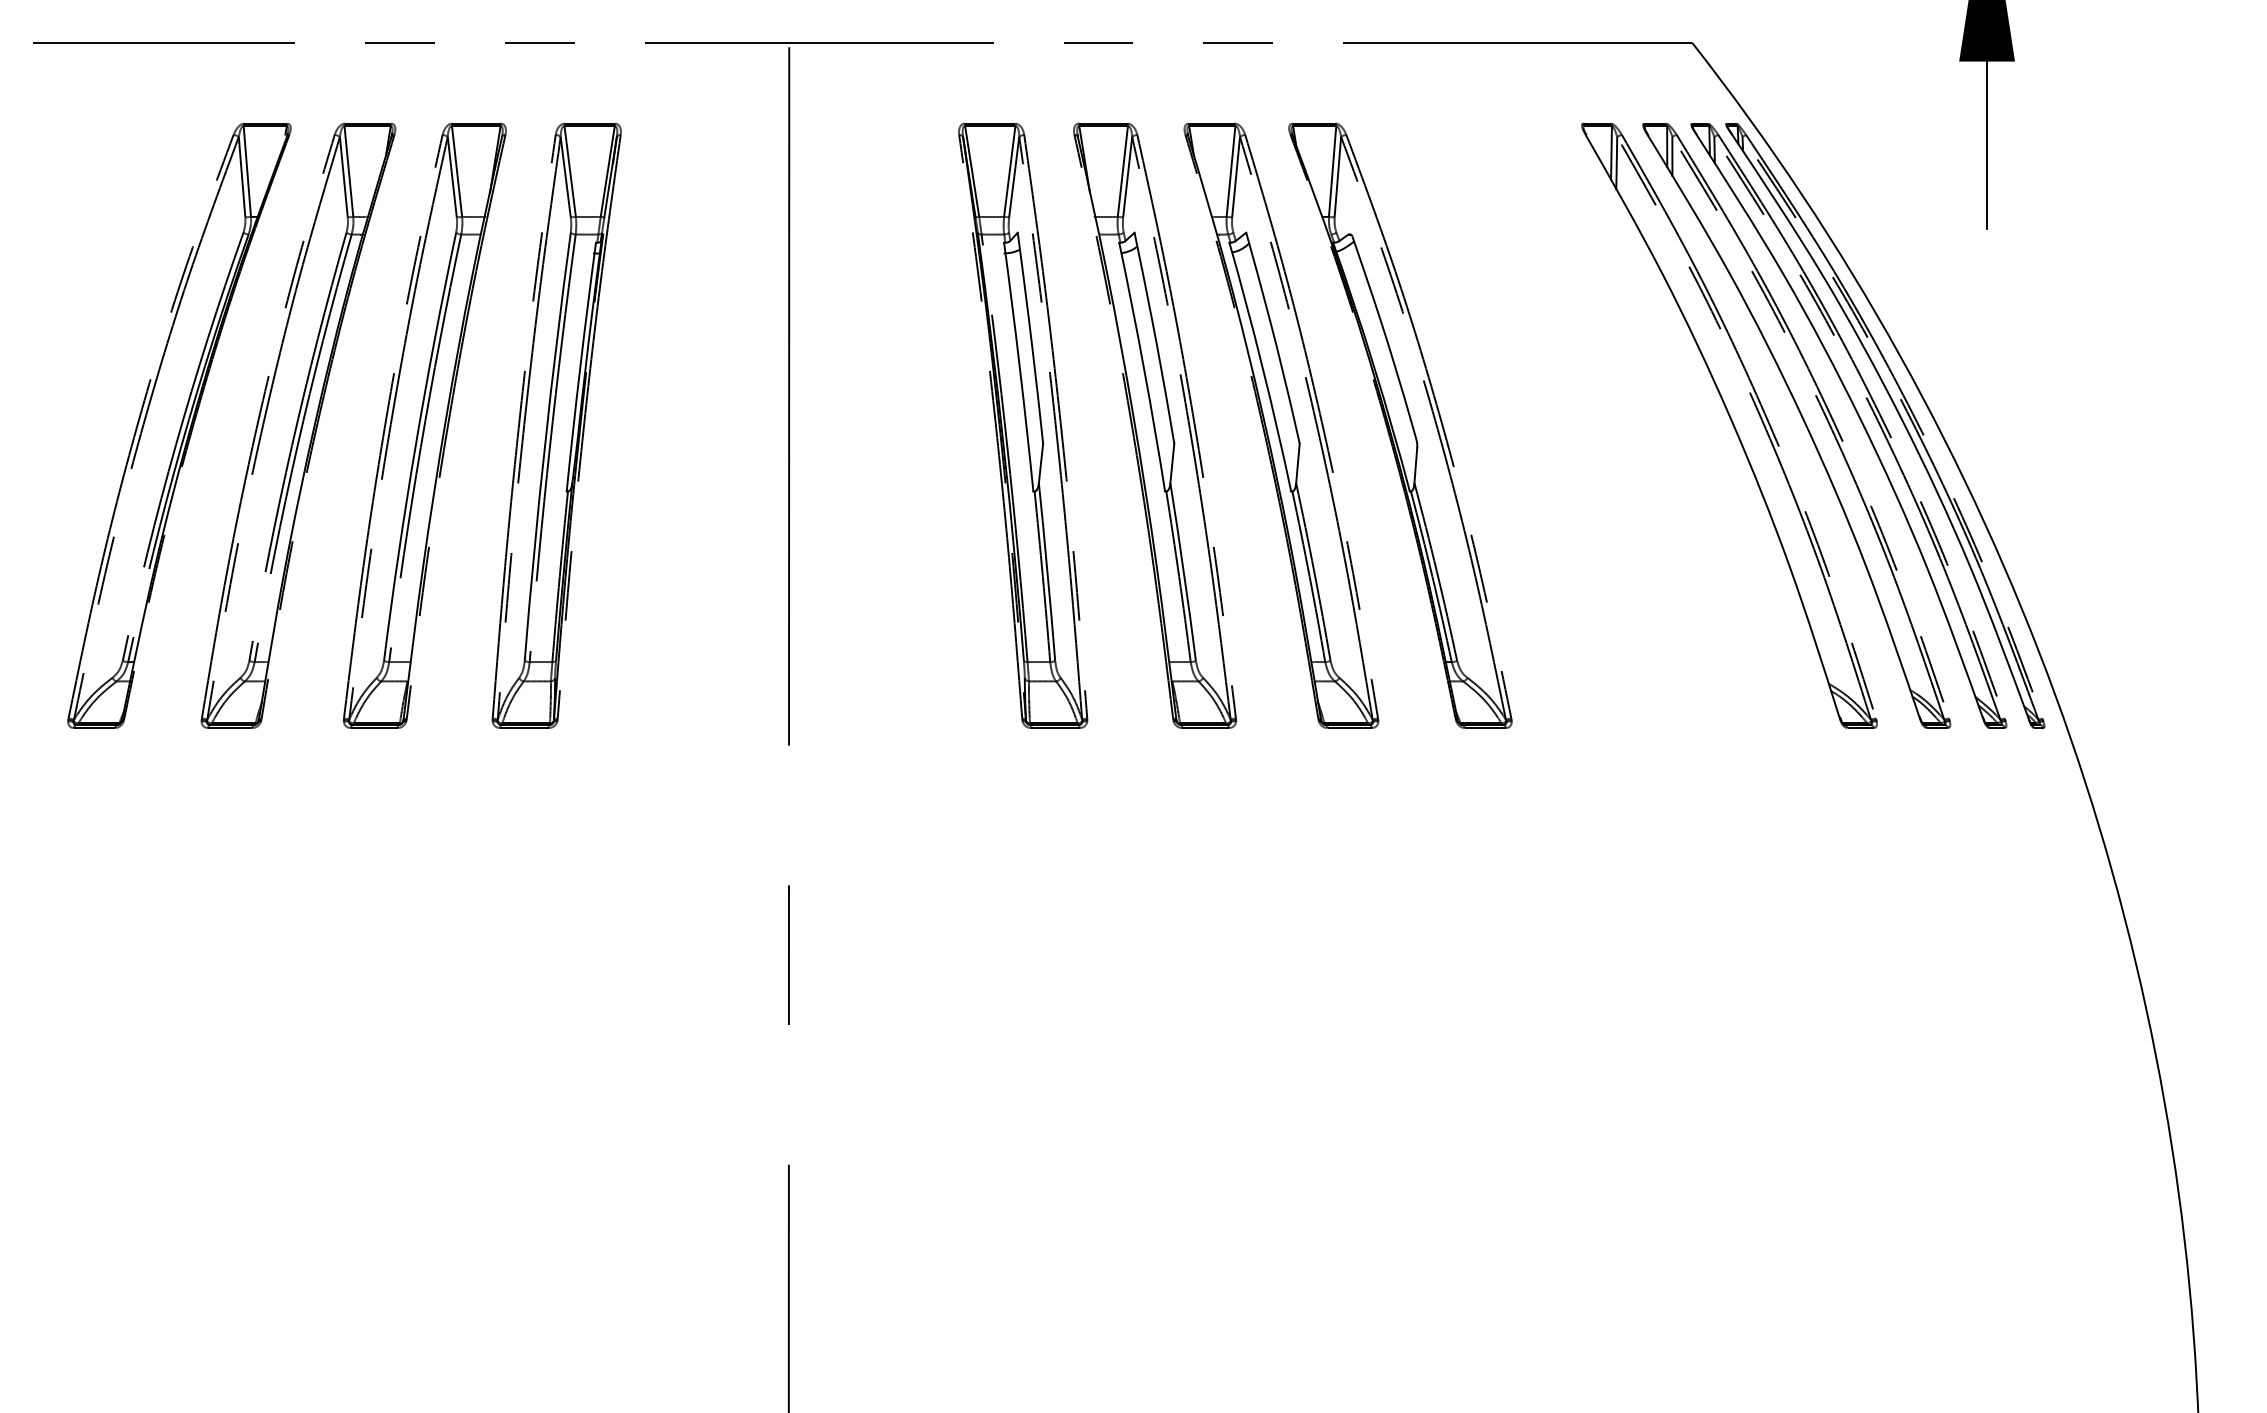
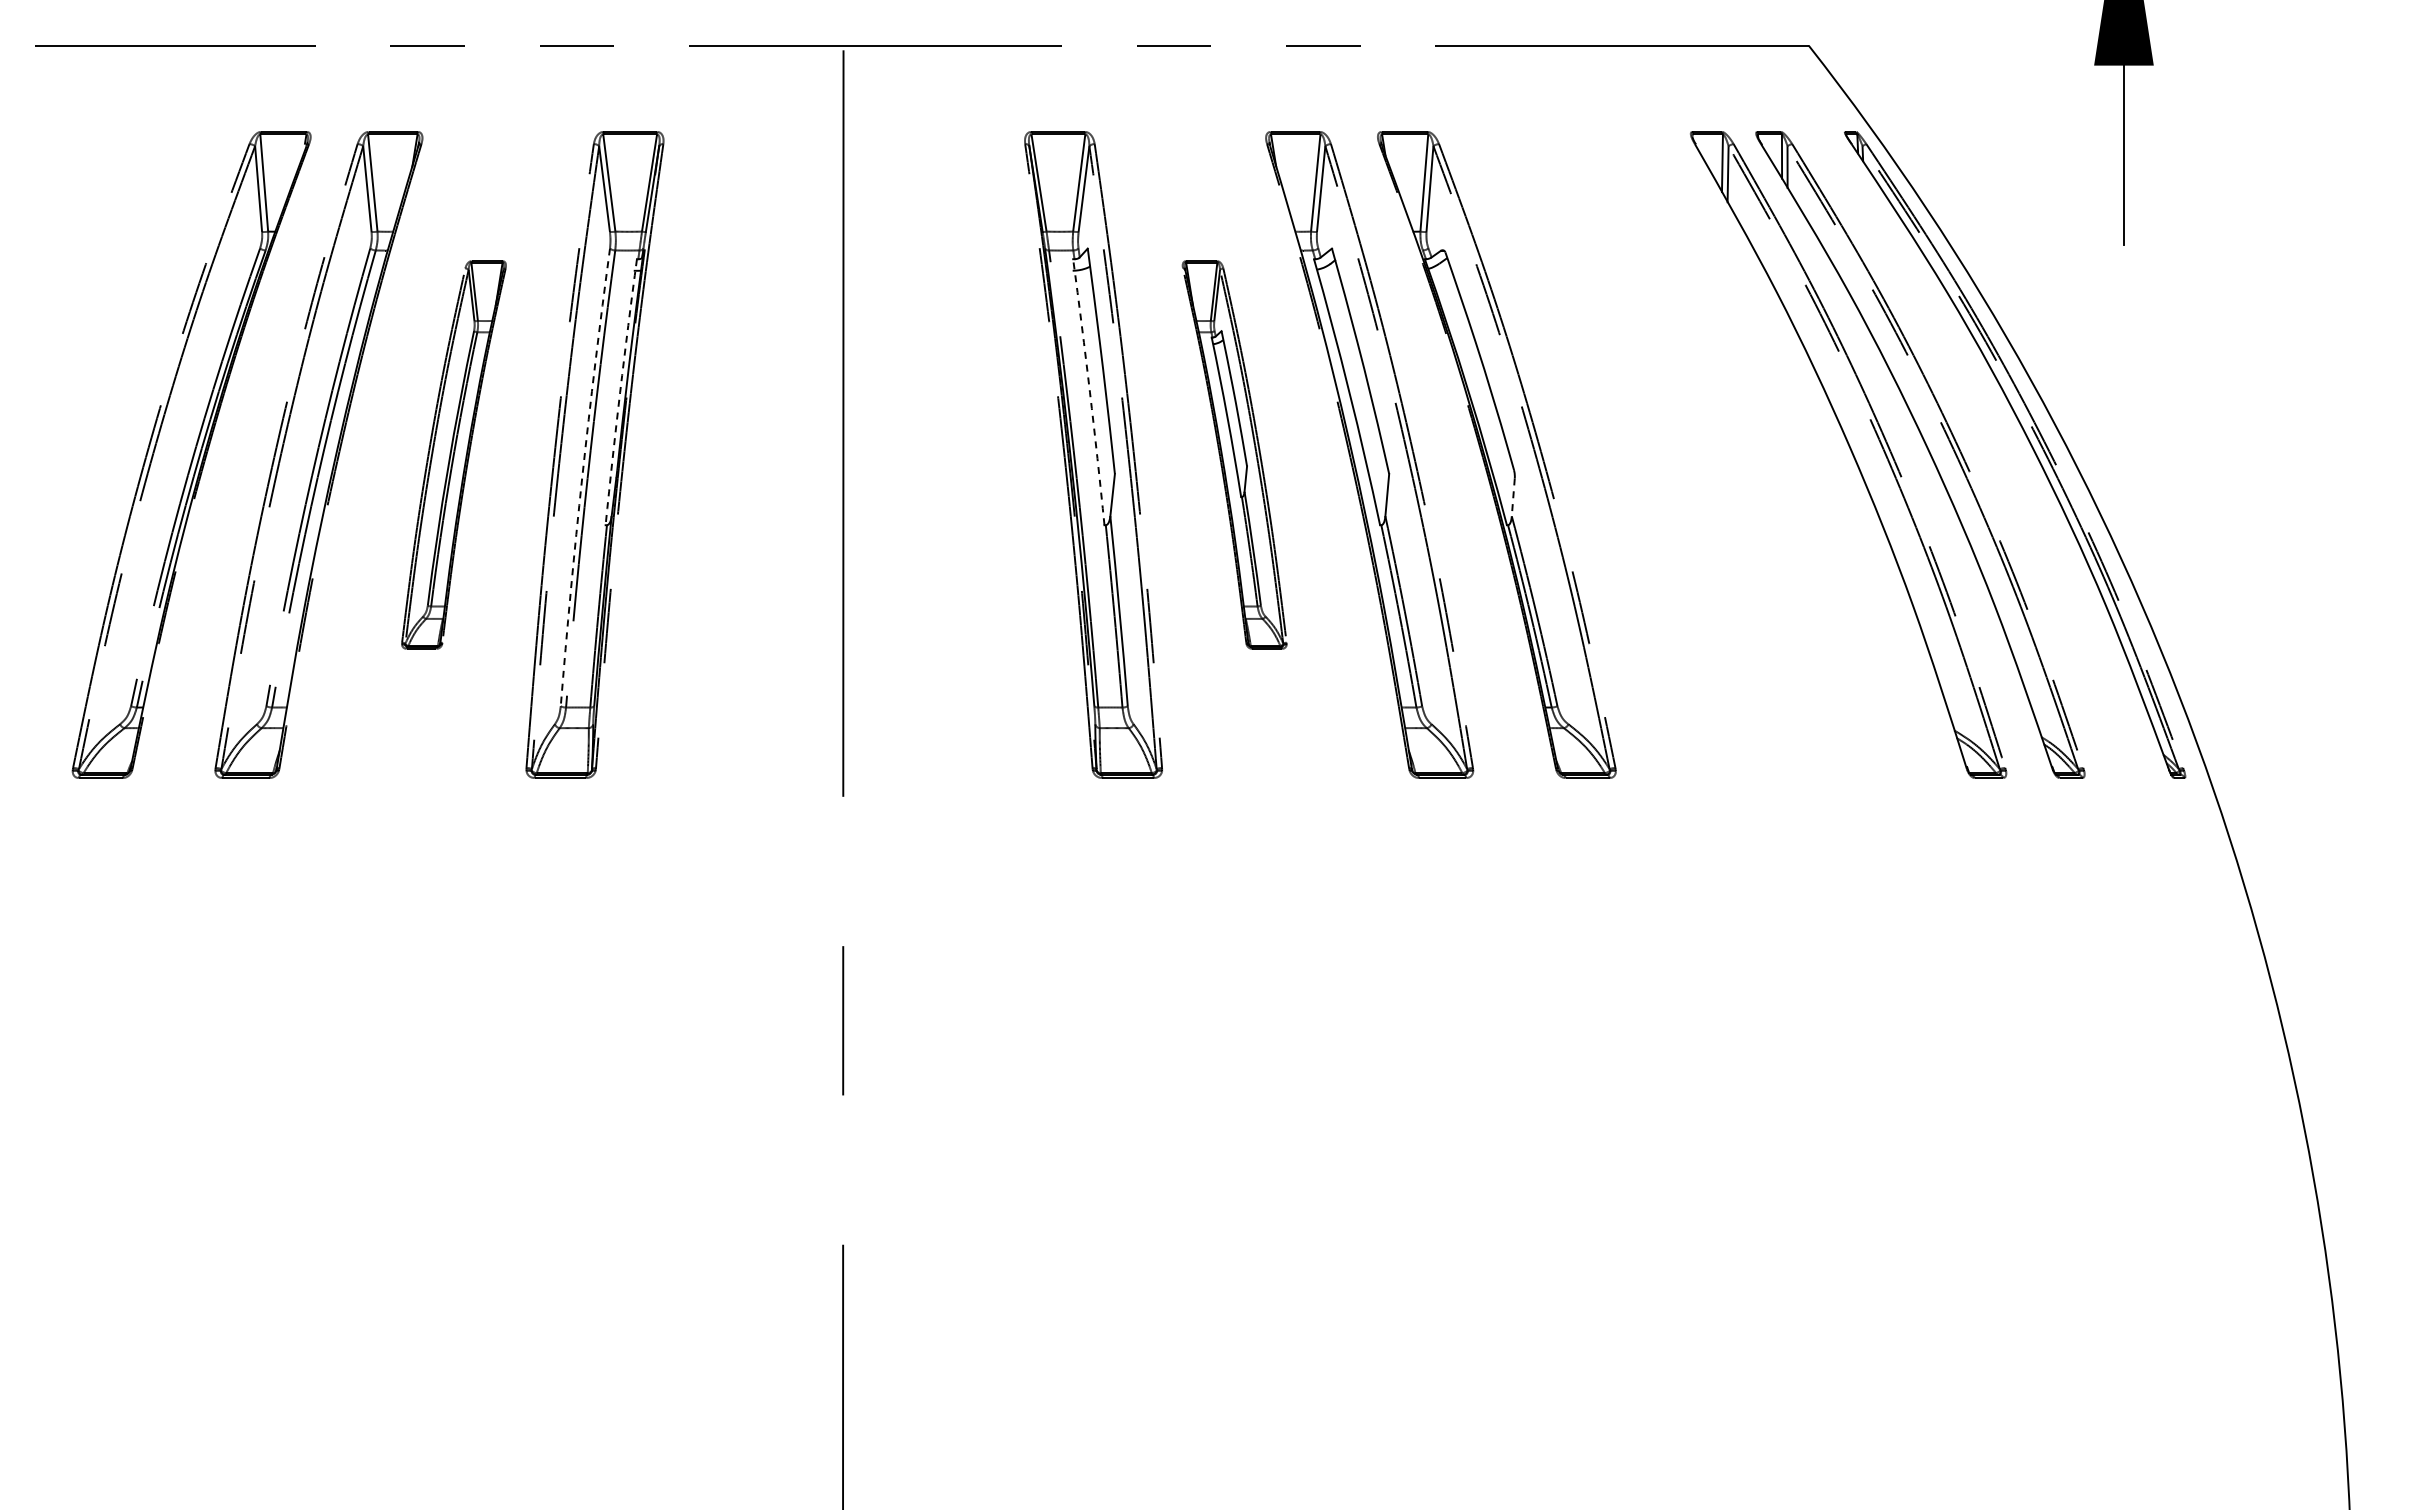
arc: (580, 367) -> (620, 392), solid -> dashed
arc: (1019, 367) -> (1089, 392), solid -> dashed
part: (1859, 419) -> (1987, 448), removed
part: (424, 425) -> (453, 454), size x0.6
part: (1155, 425) -> (1234, 454), size x0.6
arc: (545, 446) -> (582, 477), solid -> dashed
line: (1416, 465) -> (1513, 497), solid -> dashed

